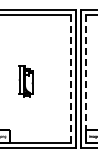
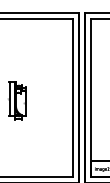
line: (71, 78) -> (73, 97), dashed -> solid
line: (85, 78) -> (90, 97), dashed -> solid

